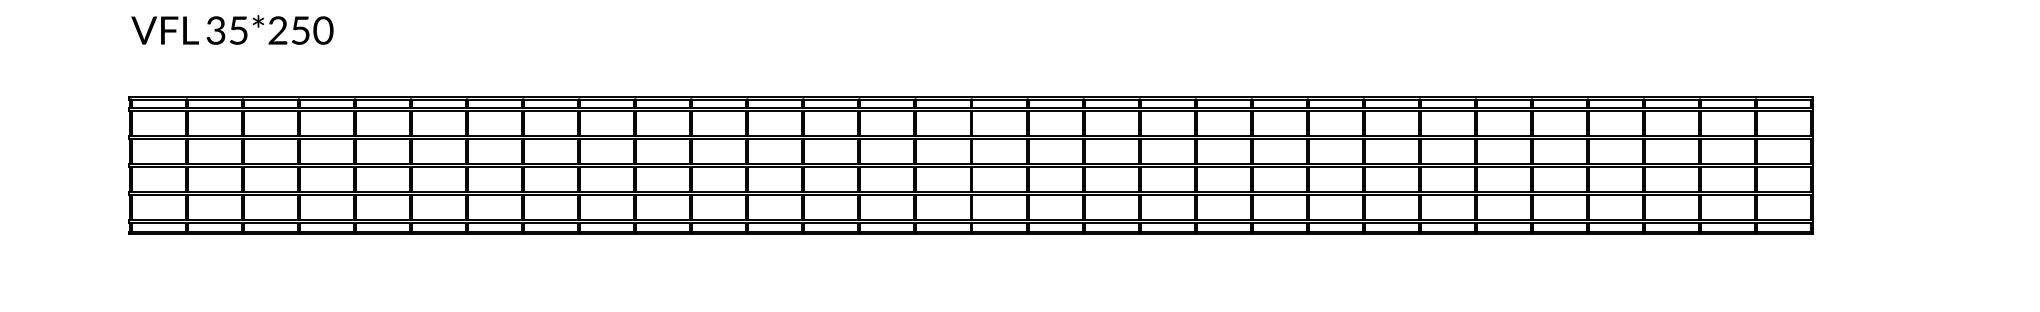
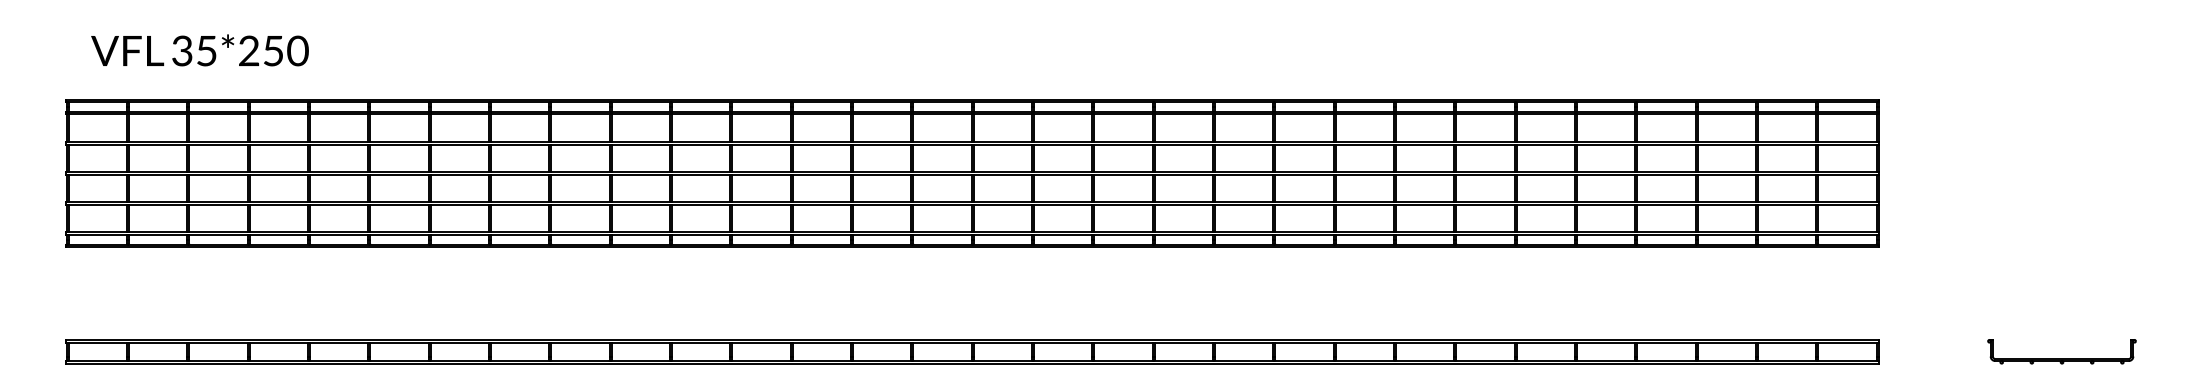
text: (231, 30) -> (199, 50), moved

